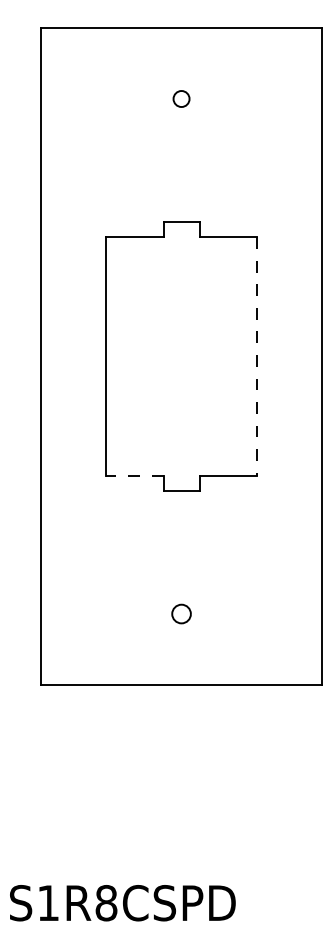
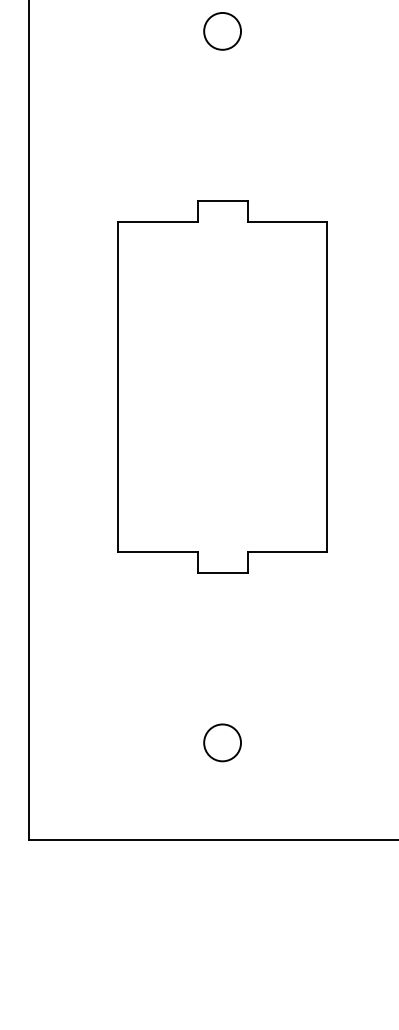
circle: (181, 98) -> (222, 30), size x1.67
line: (257, 357) -> (327, 388), dashed -> solid
line: (134, 475) -> (157, 551), dashed -> solid
circle: (181, 613) -> (222, 742), size x1.43

